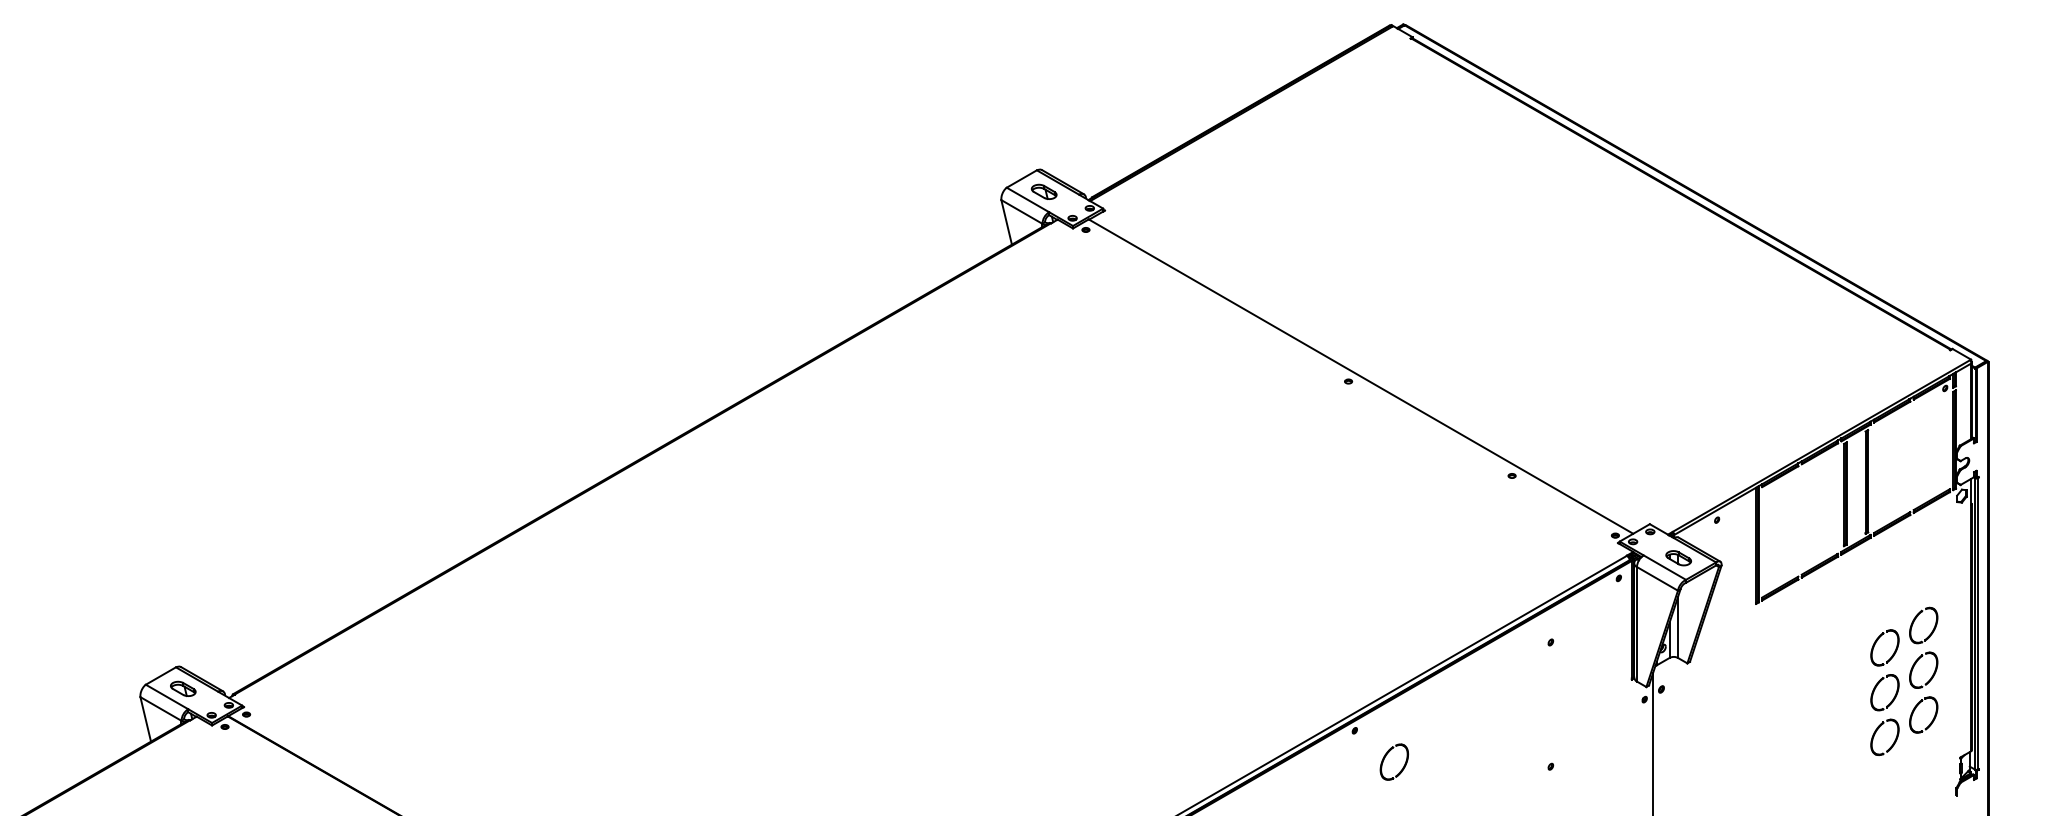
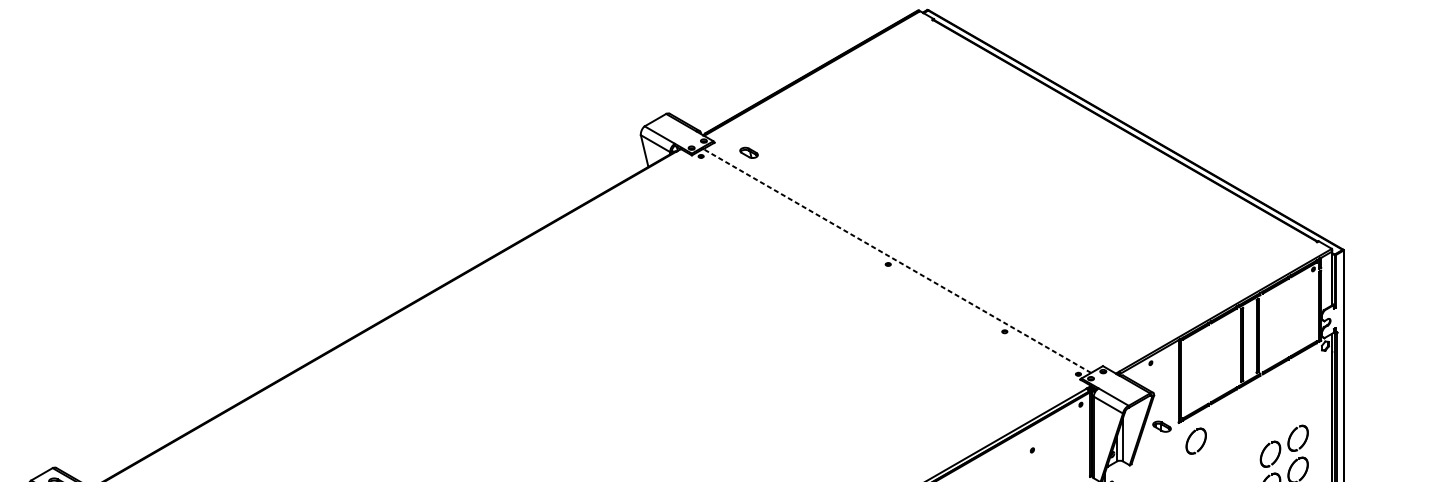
part: (1043, 191) -> (748, 152), moved
line: (1360, 376) -> (896, 260), solid -> dashed
part: (1678, 558) -> (1161, 426), moved
part: (1772, 624) -> (1190, 437), added

